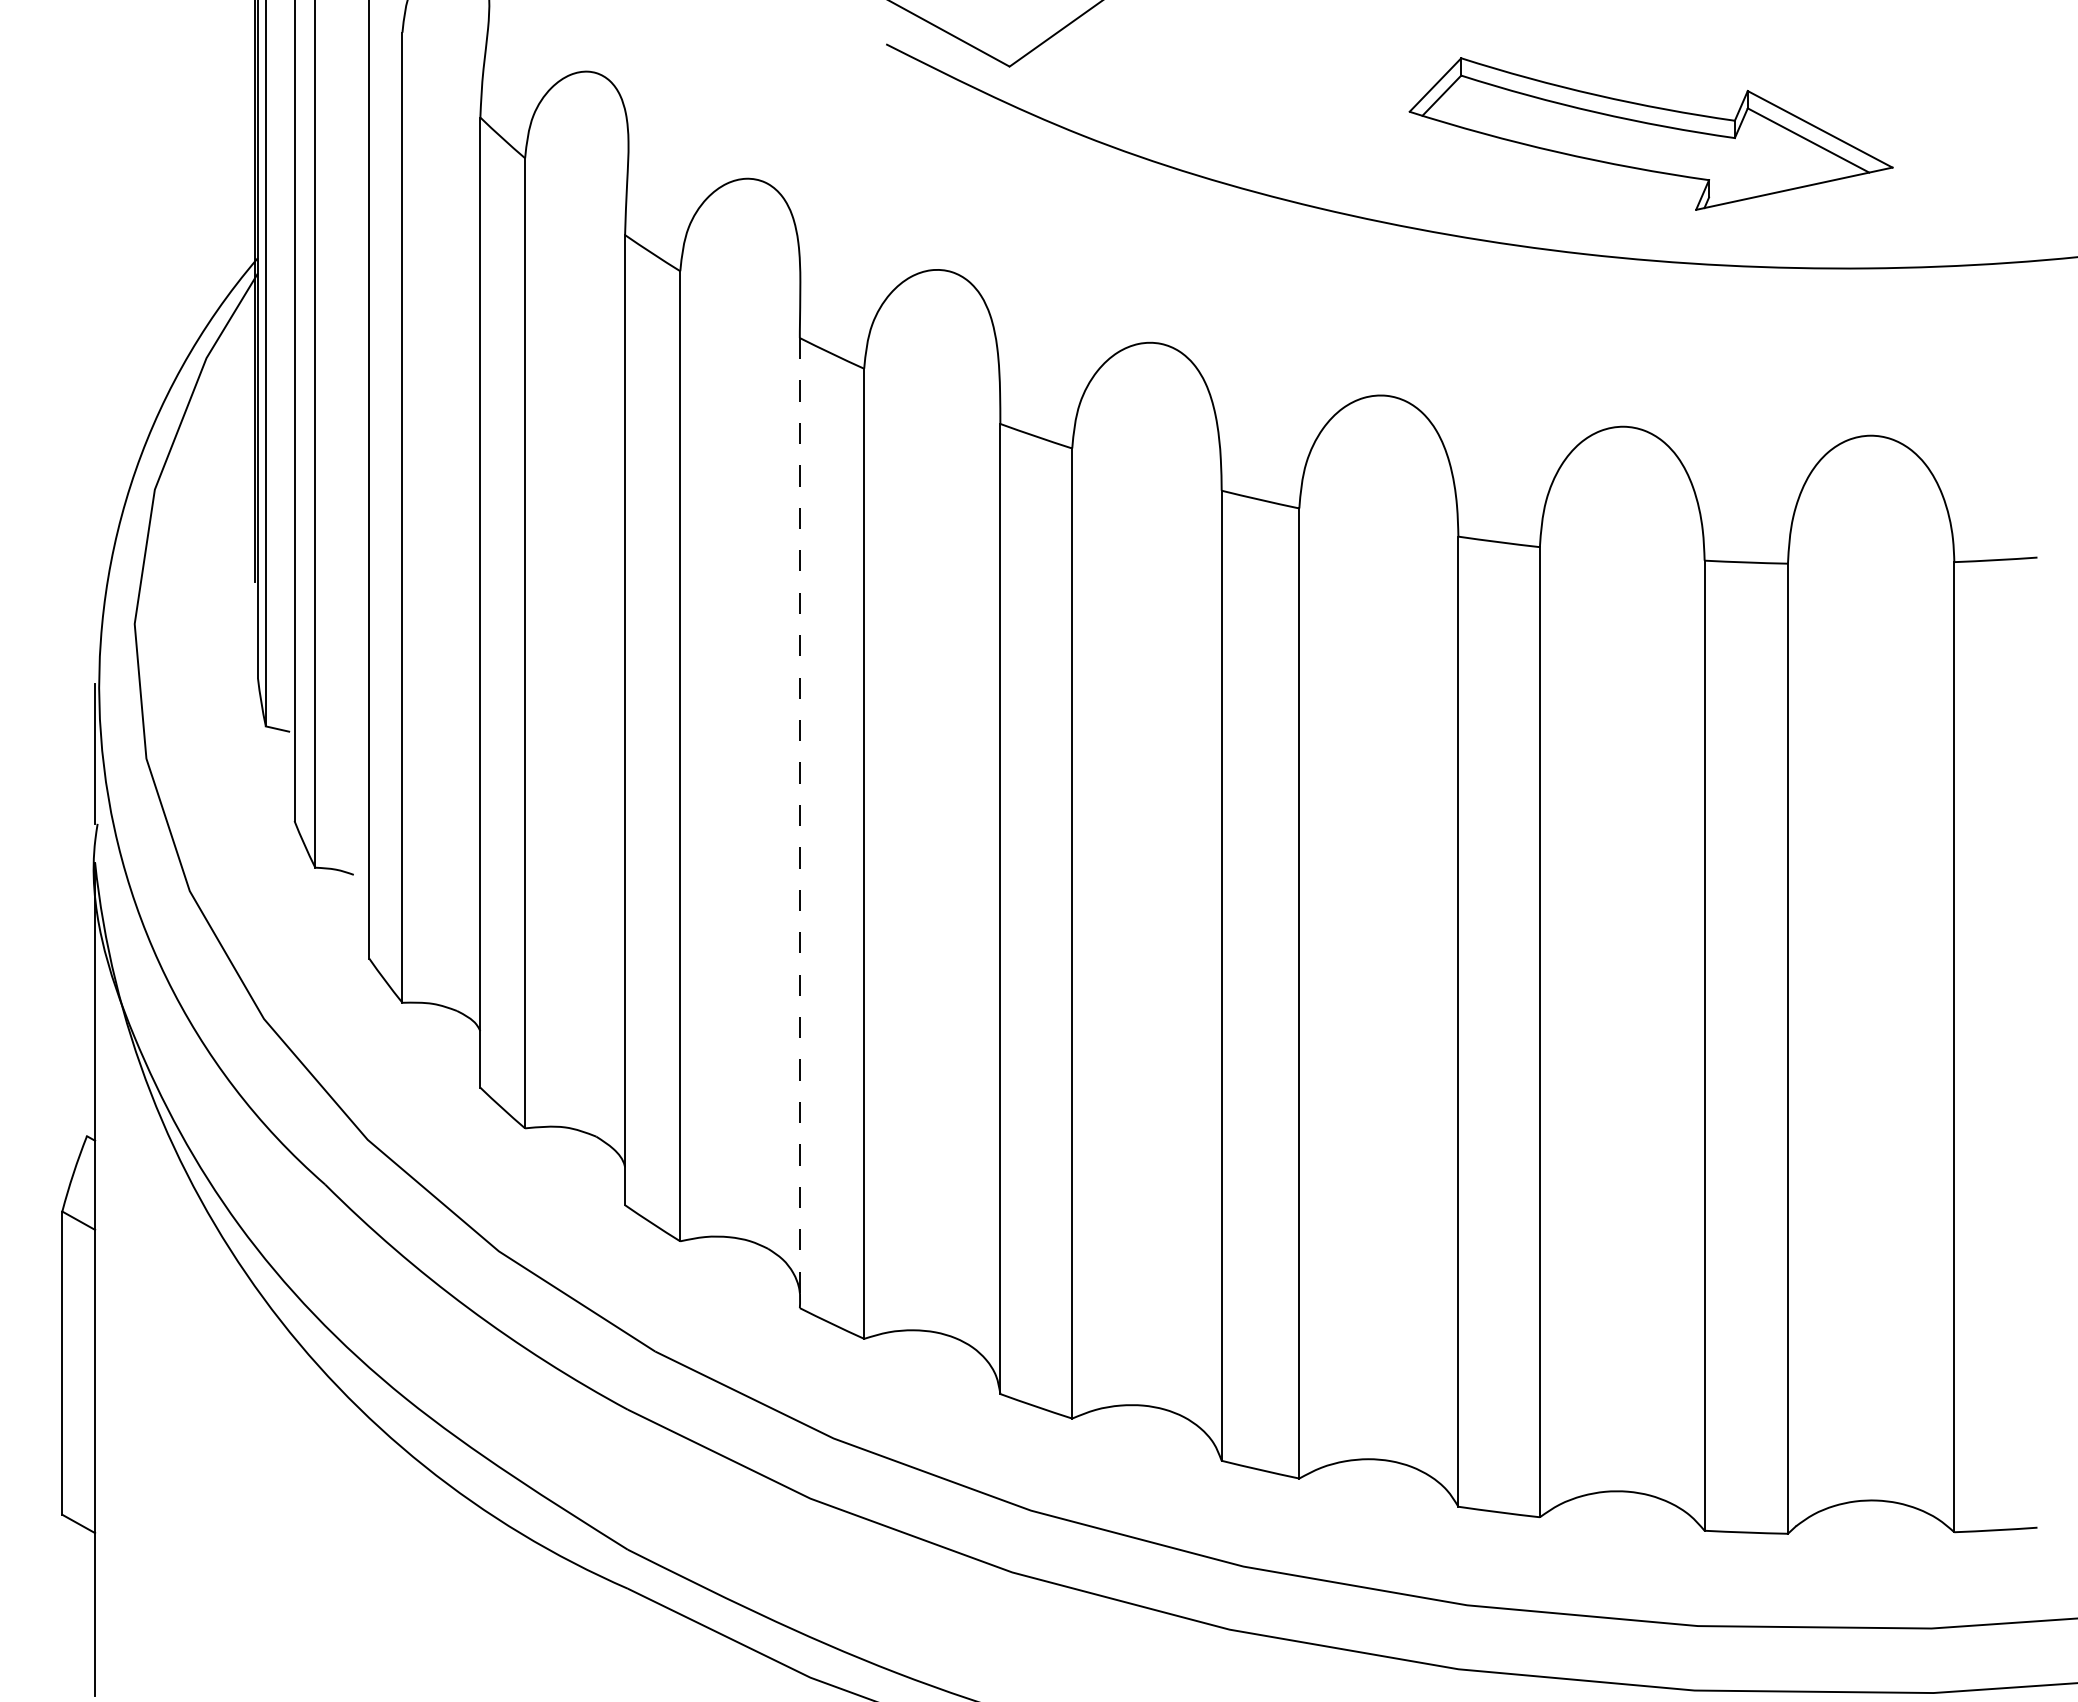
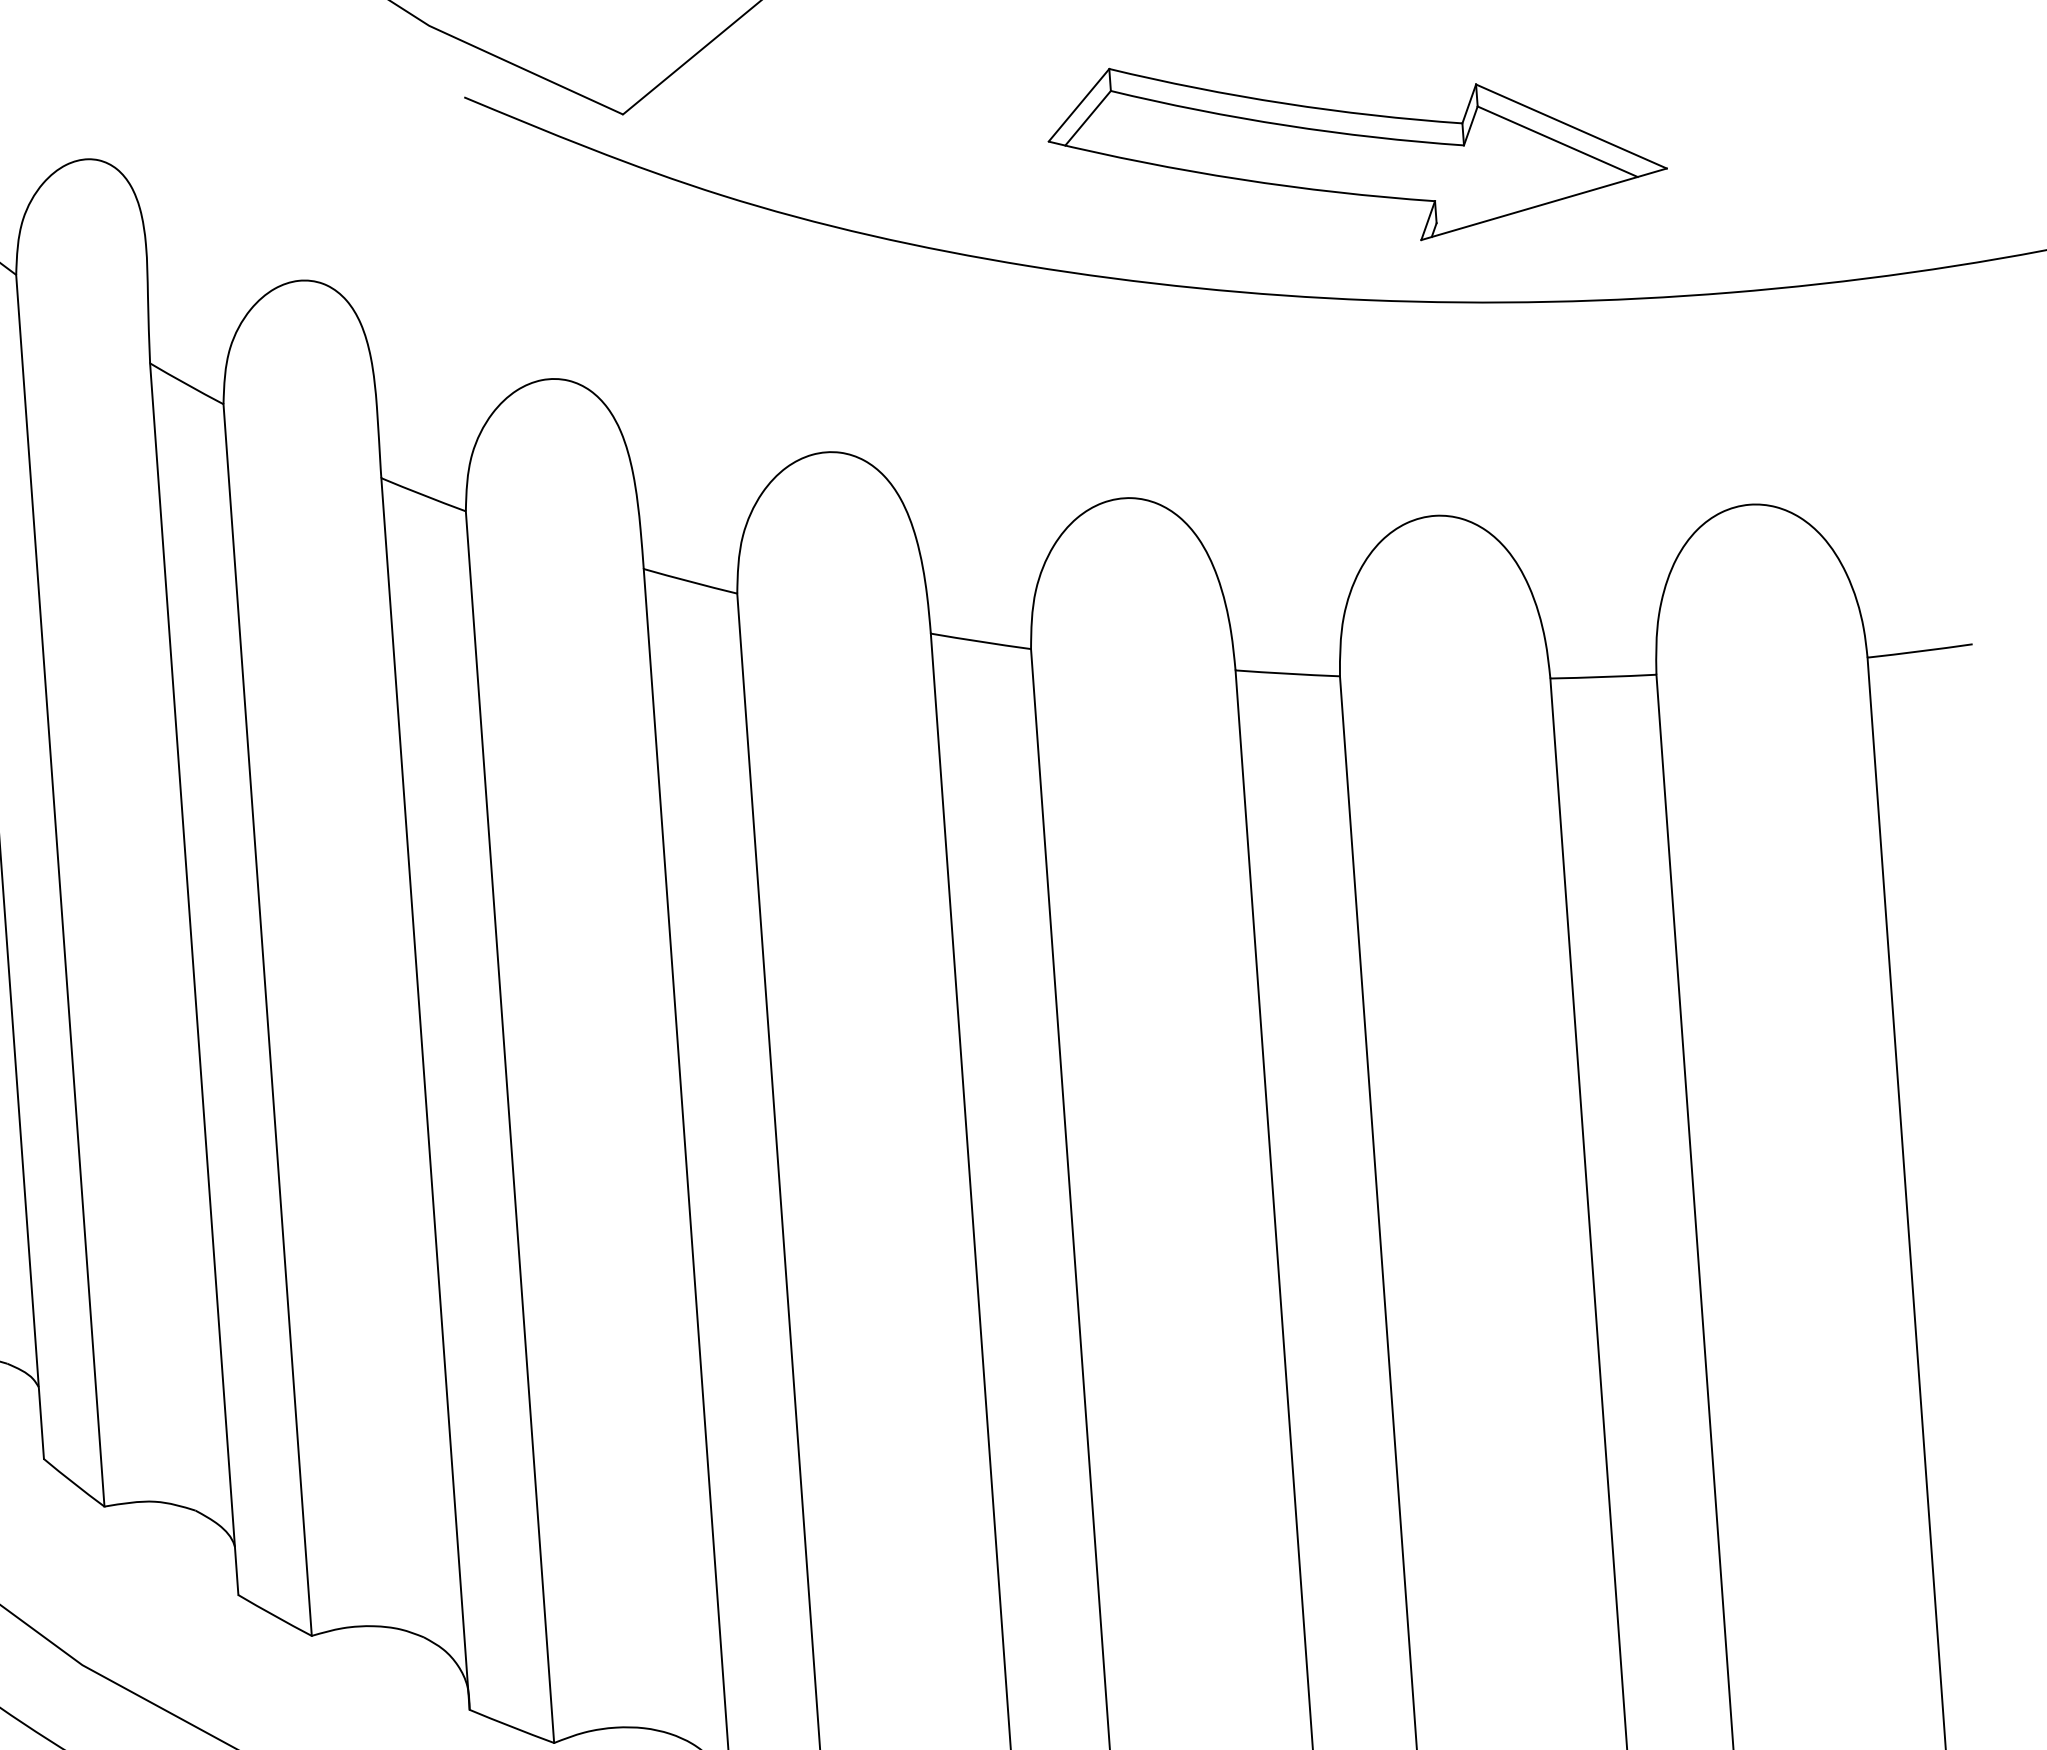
part: (1650, 133) -> (1356, 147), moved
line: (799, 823) -> (425, 1094), dashed -> solid

